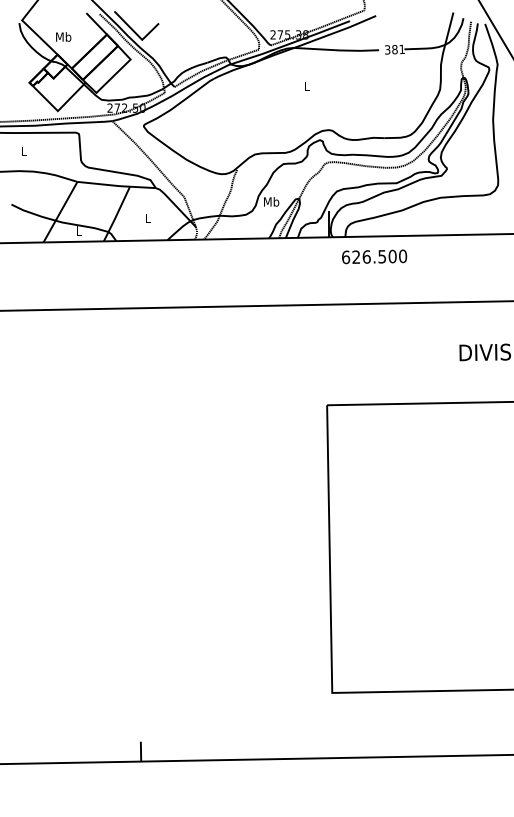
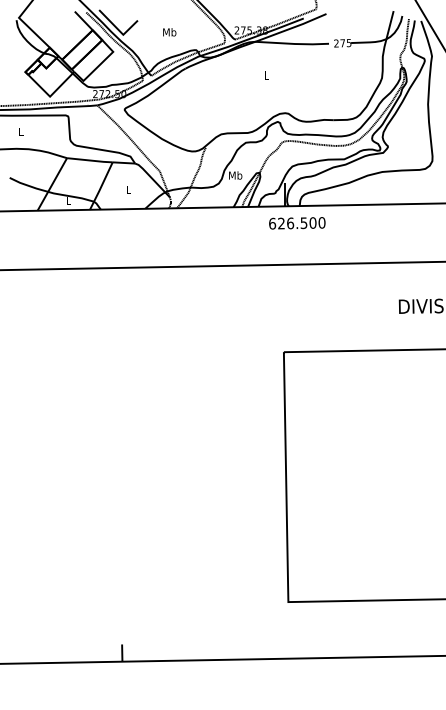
text: (63, 36) -> (169, 31), moved
text: (394, 49) -> (342, 43), 381 -> 275
text: (374, 256) -> (297, 222), moved

